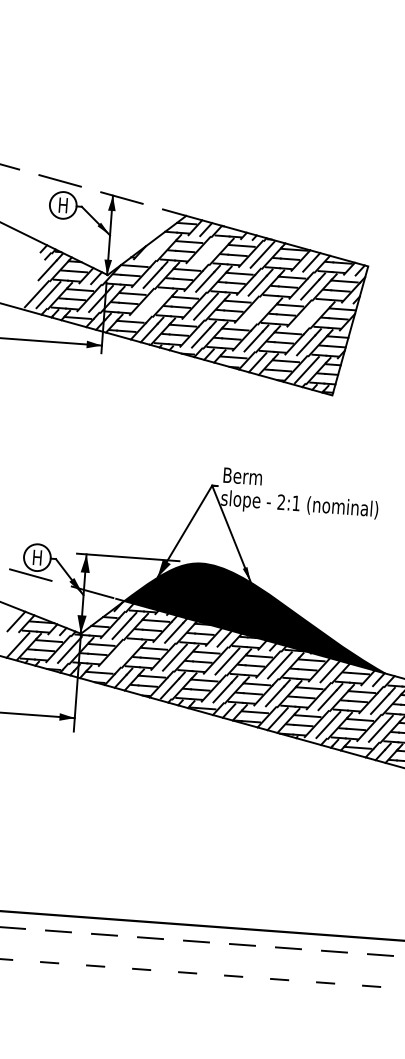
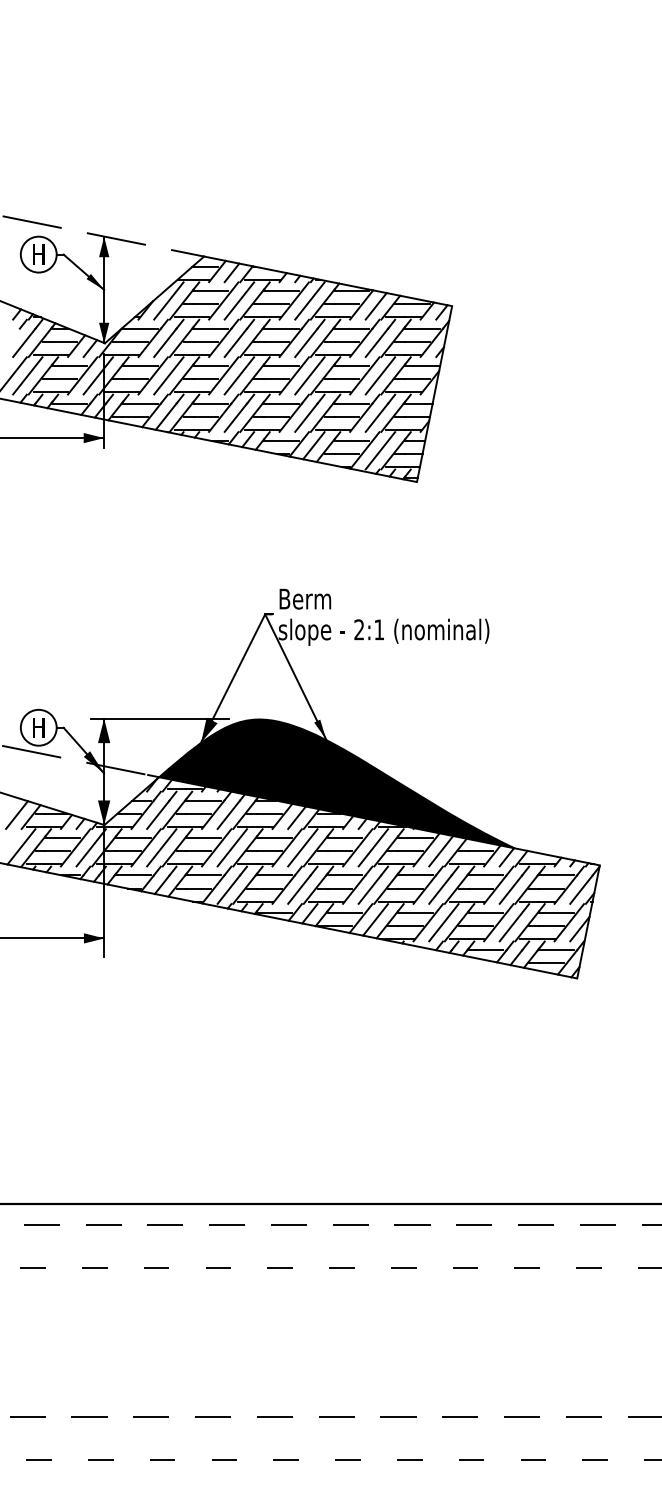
line: (157, 246) -> (168, 300), added
line: (210, 250) -> (239, 300), added
line: (153, 302) -> (168, 375), added
line: (258, 310) -> (309, 375), added
line: (311, 314) -> (380, 375), added
line: (122, 653) -> (161, 847), added

